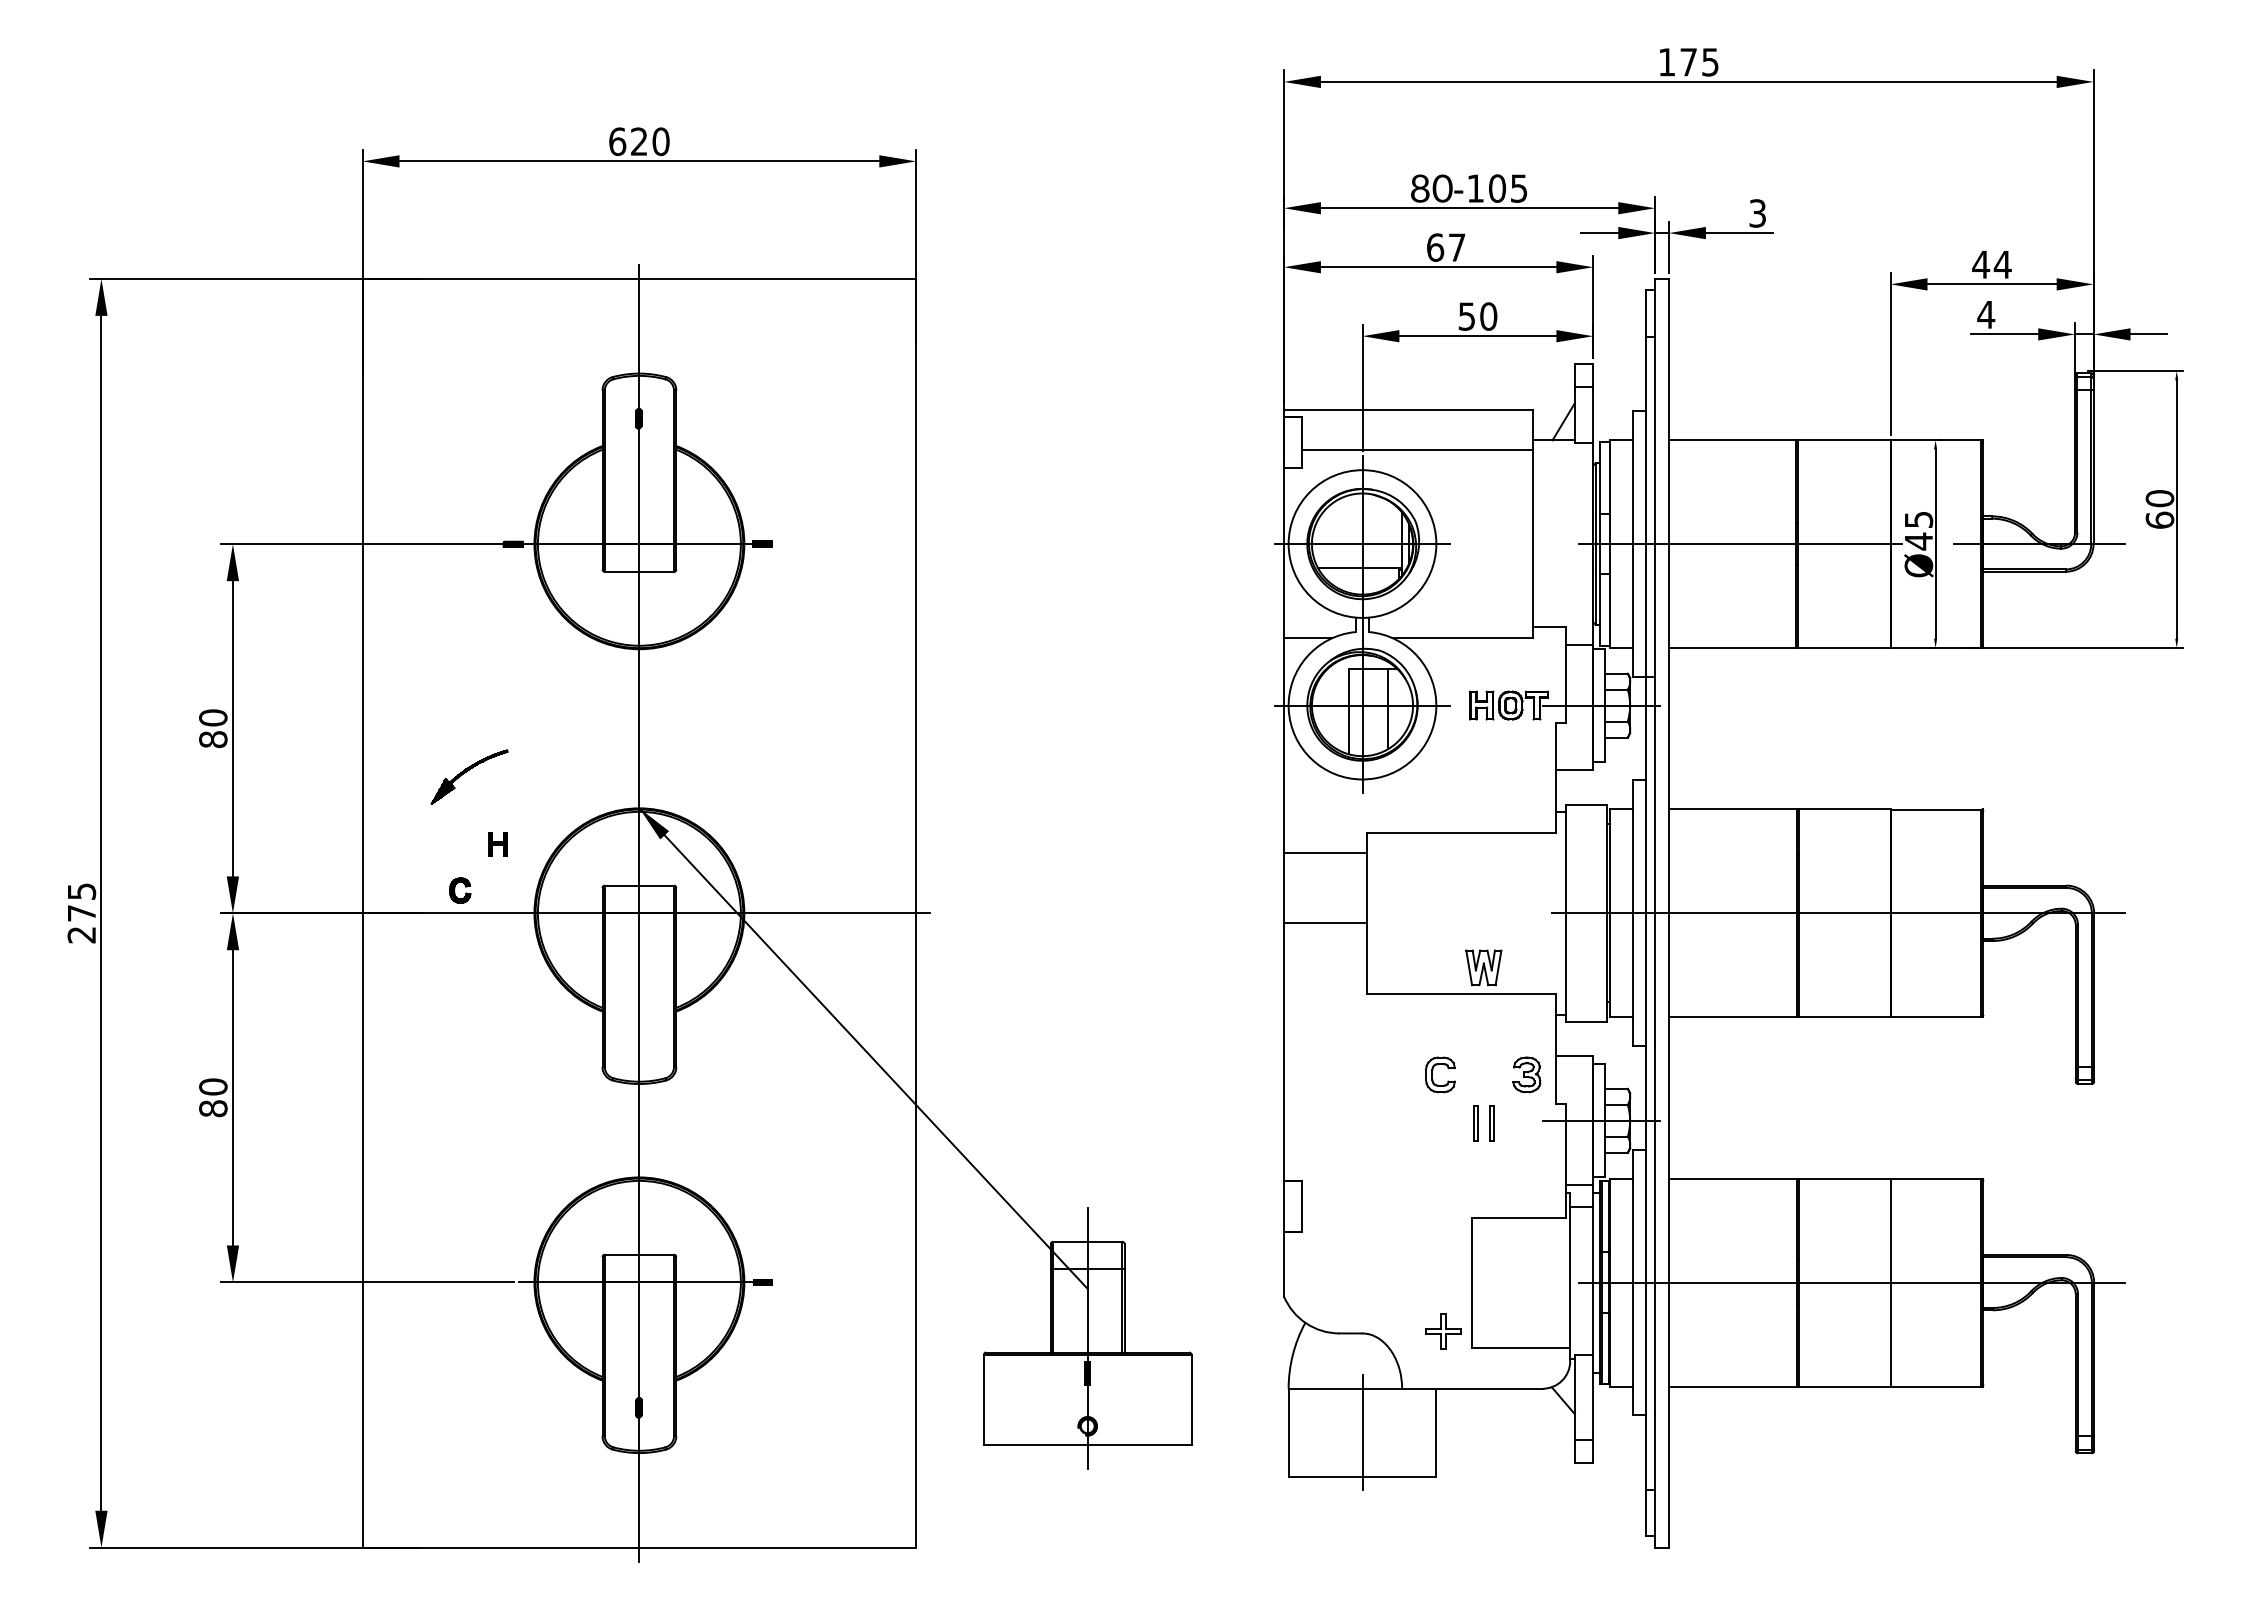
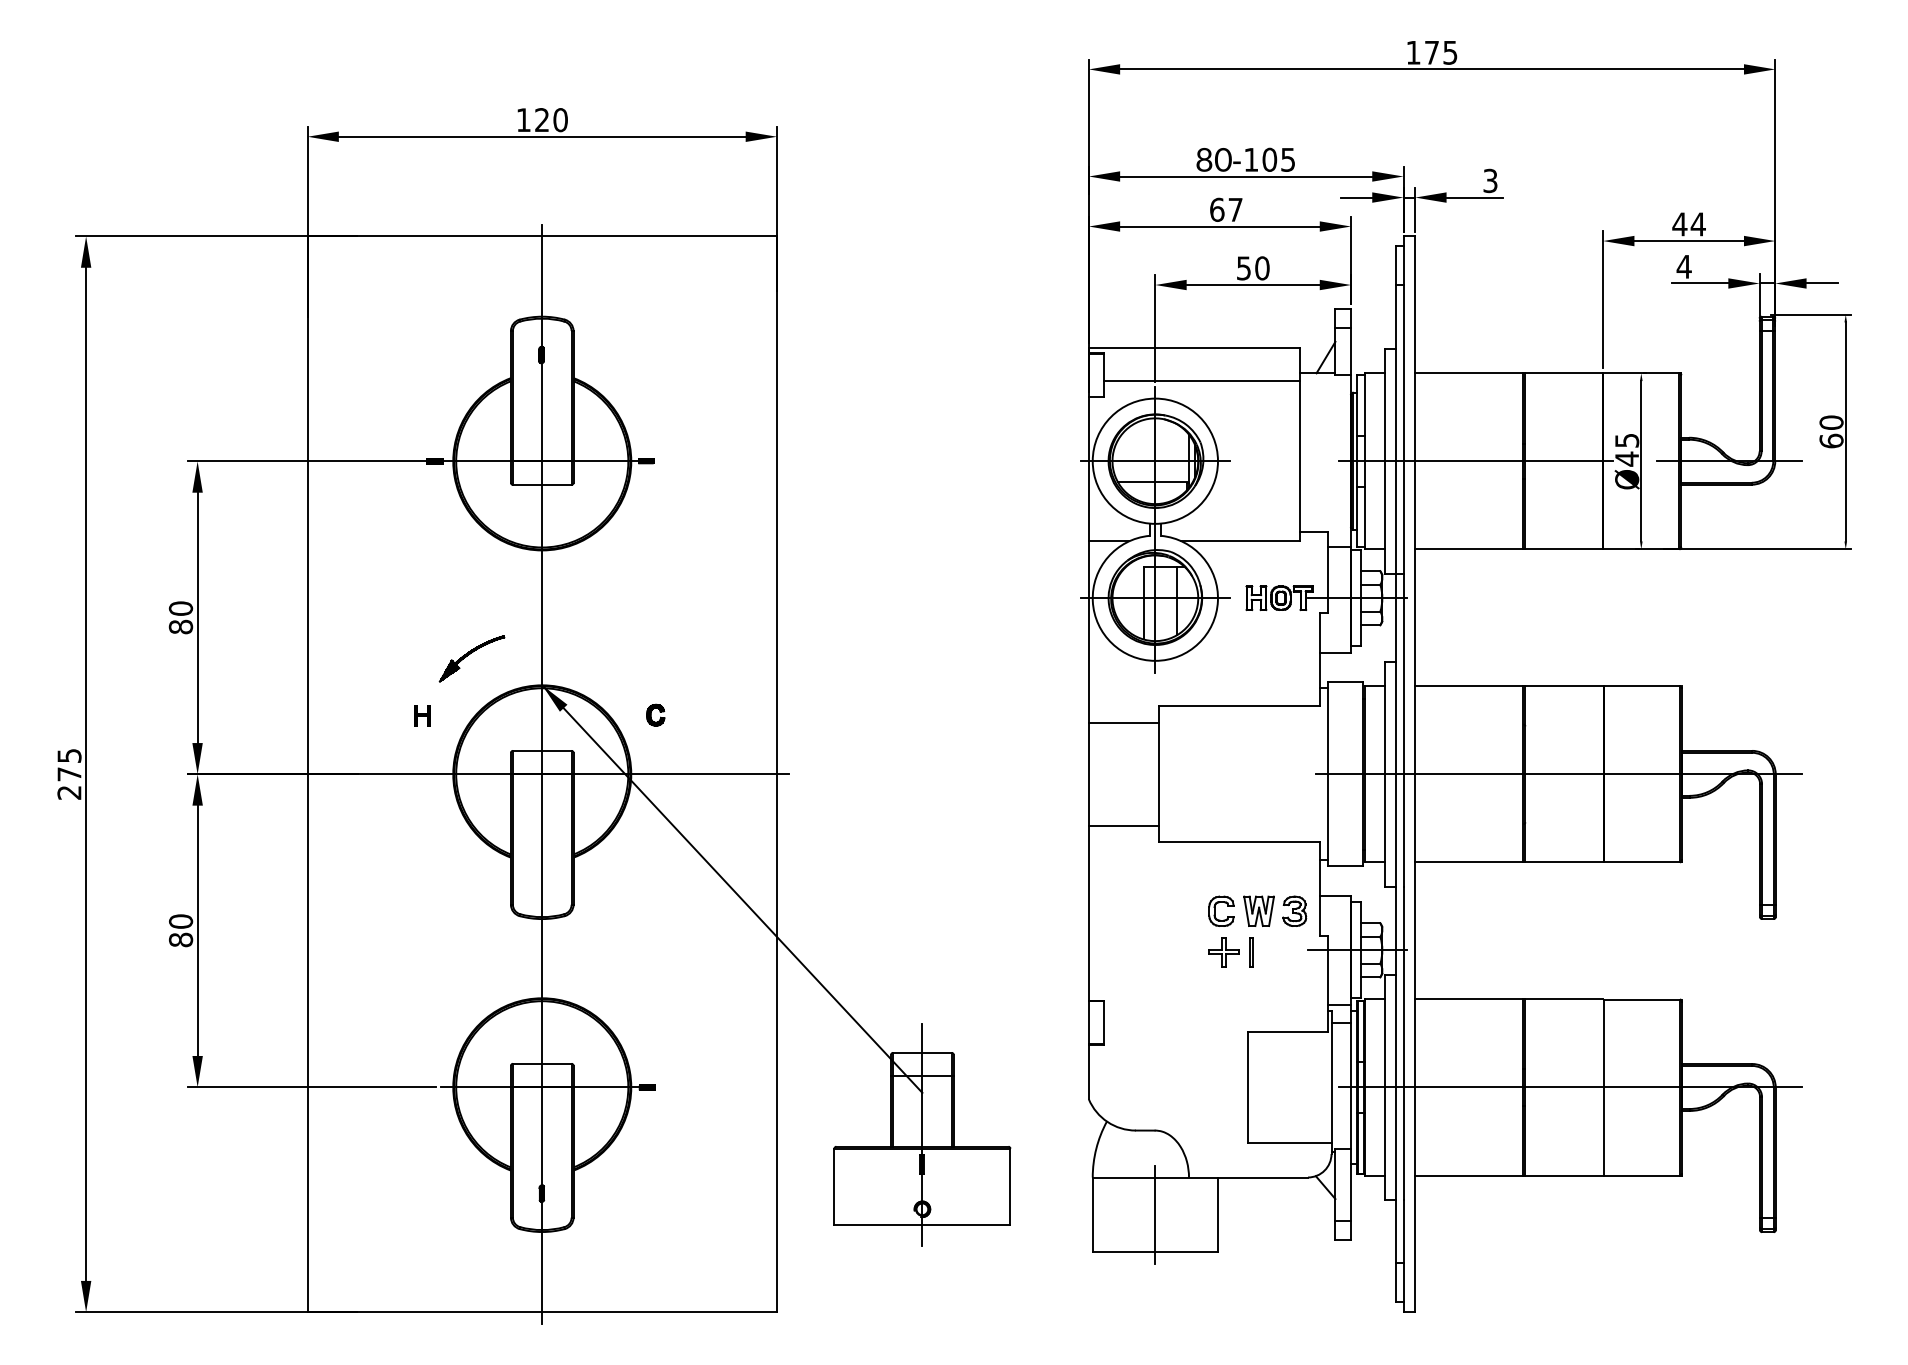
text: (617, 141) -> (523, 119), 620 -> 120
part: (469, 776) -> (471, 658), moved
part: (460, 890) -> (655, 715), moved
line: (1325, 922) -> (1124, 825), moved
part: (1483, 967) -> (1258, 911), moved
part: (1491, 1123) -> (1264, 952), removed
part: (1443, 1331) -> (1224, 952), moved

